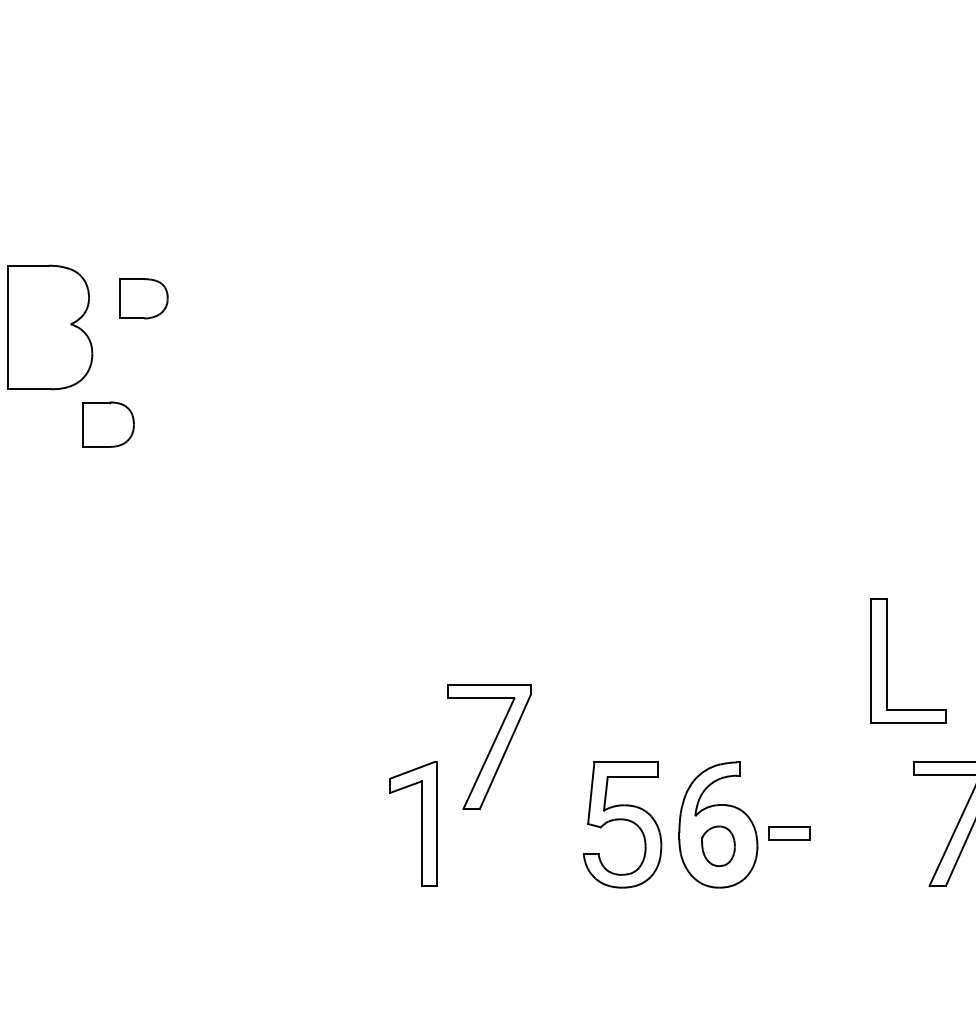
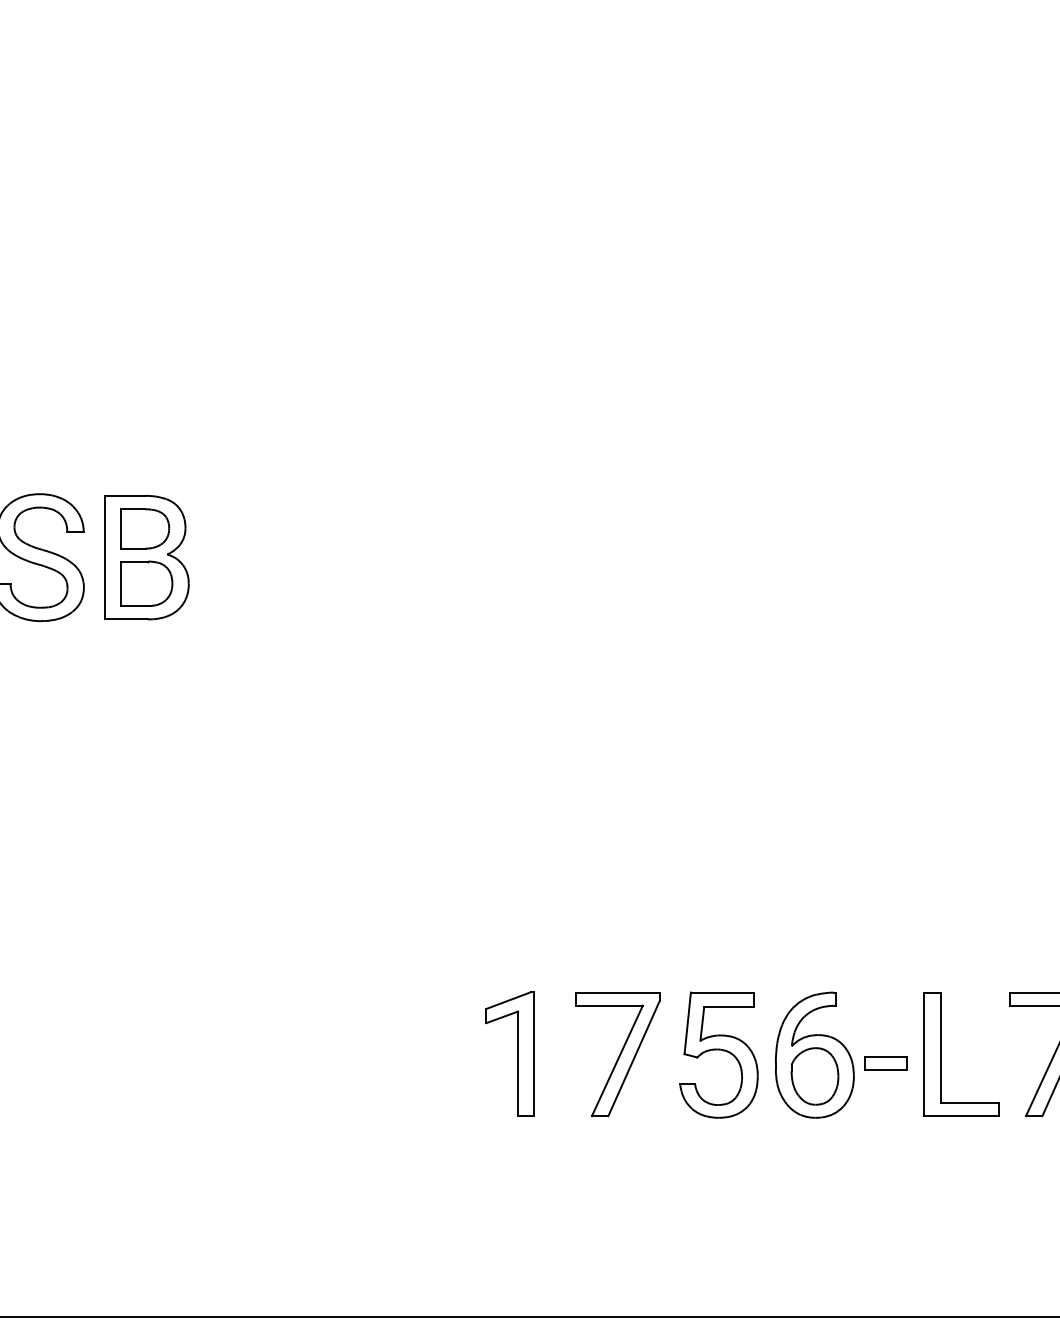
part: (144, 298) -> (145, 528), moved
part: (108, 424) -> (146, 583), moved
part: (888, 661) -> (941, 1054), moved
part: (489, 747) -> (617, 1054), moved
part: (718, 846) -> (814, 1076), size x1.43

